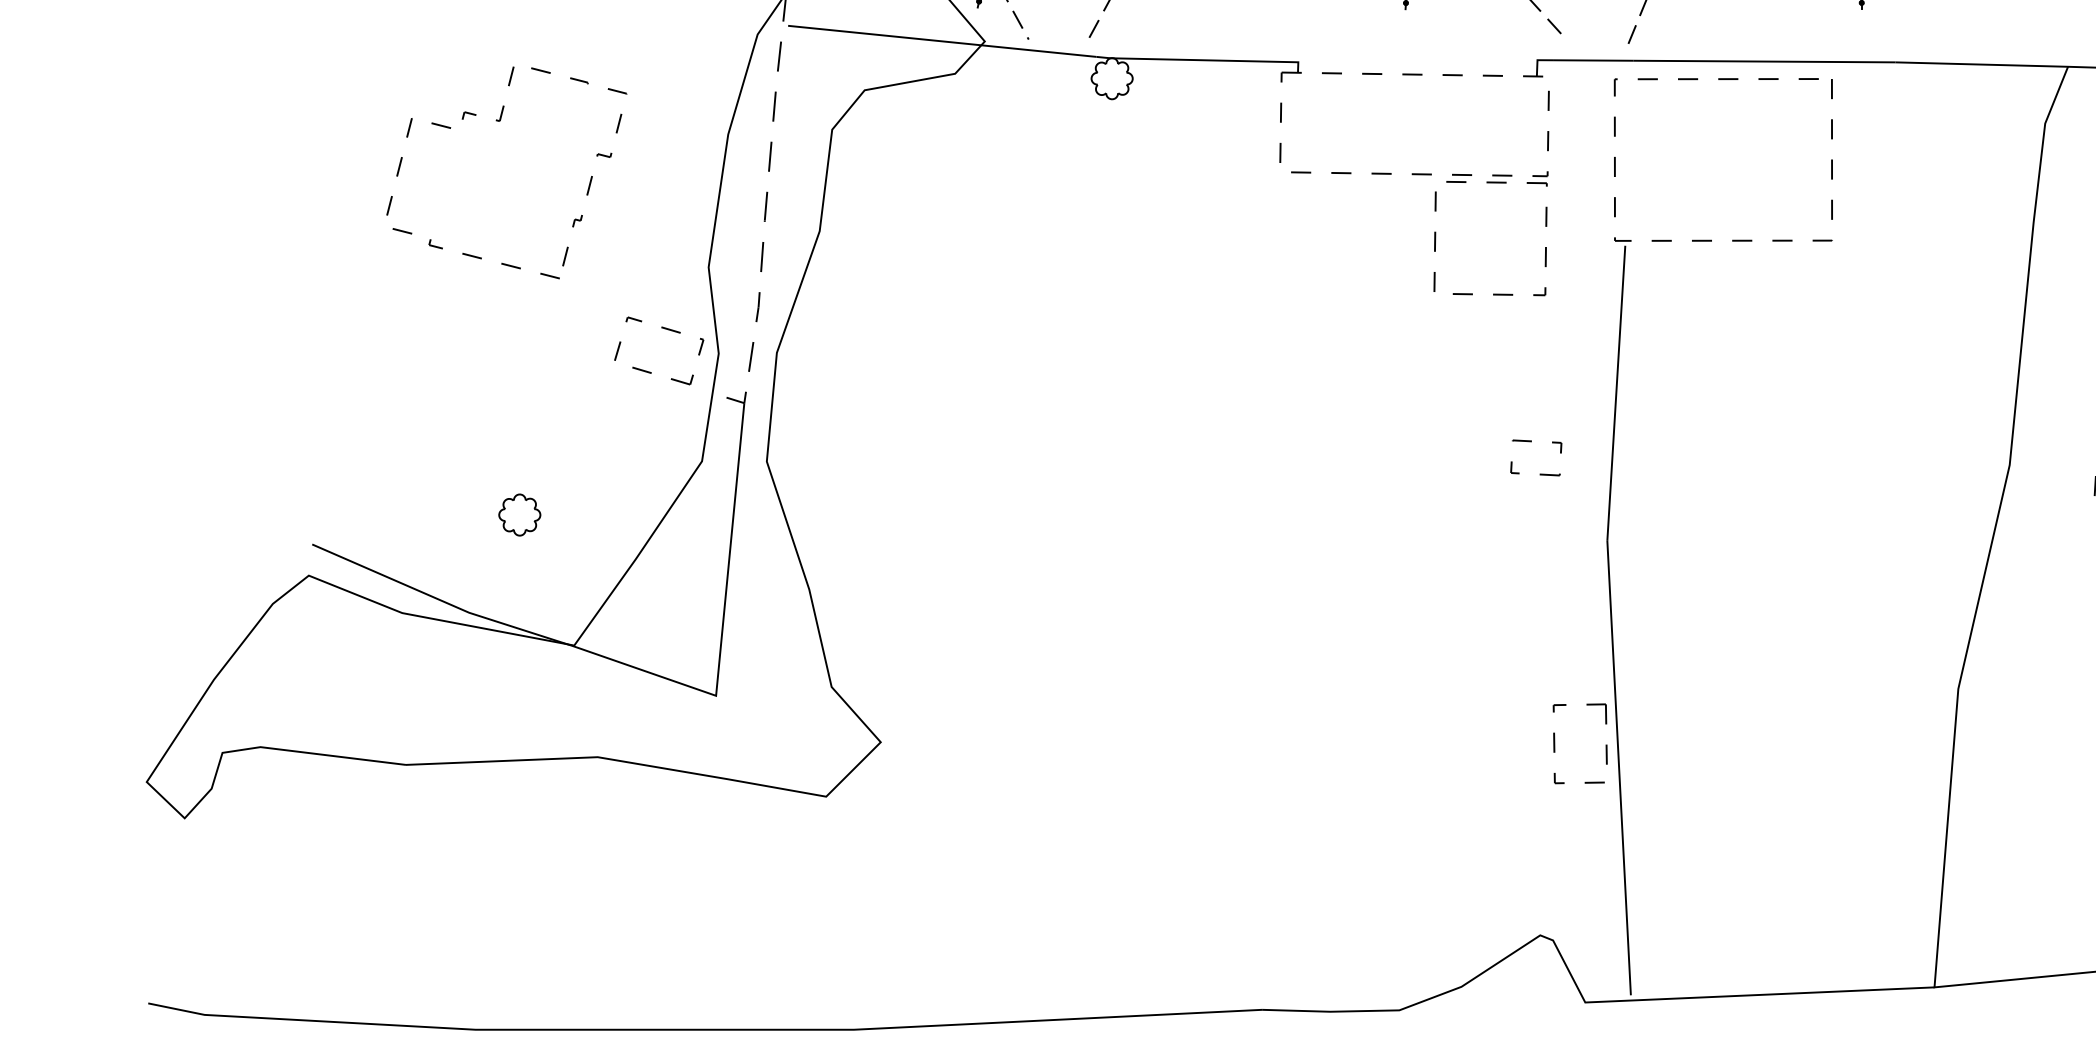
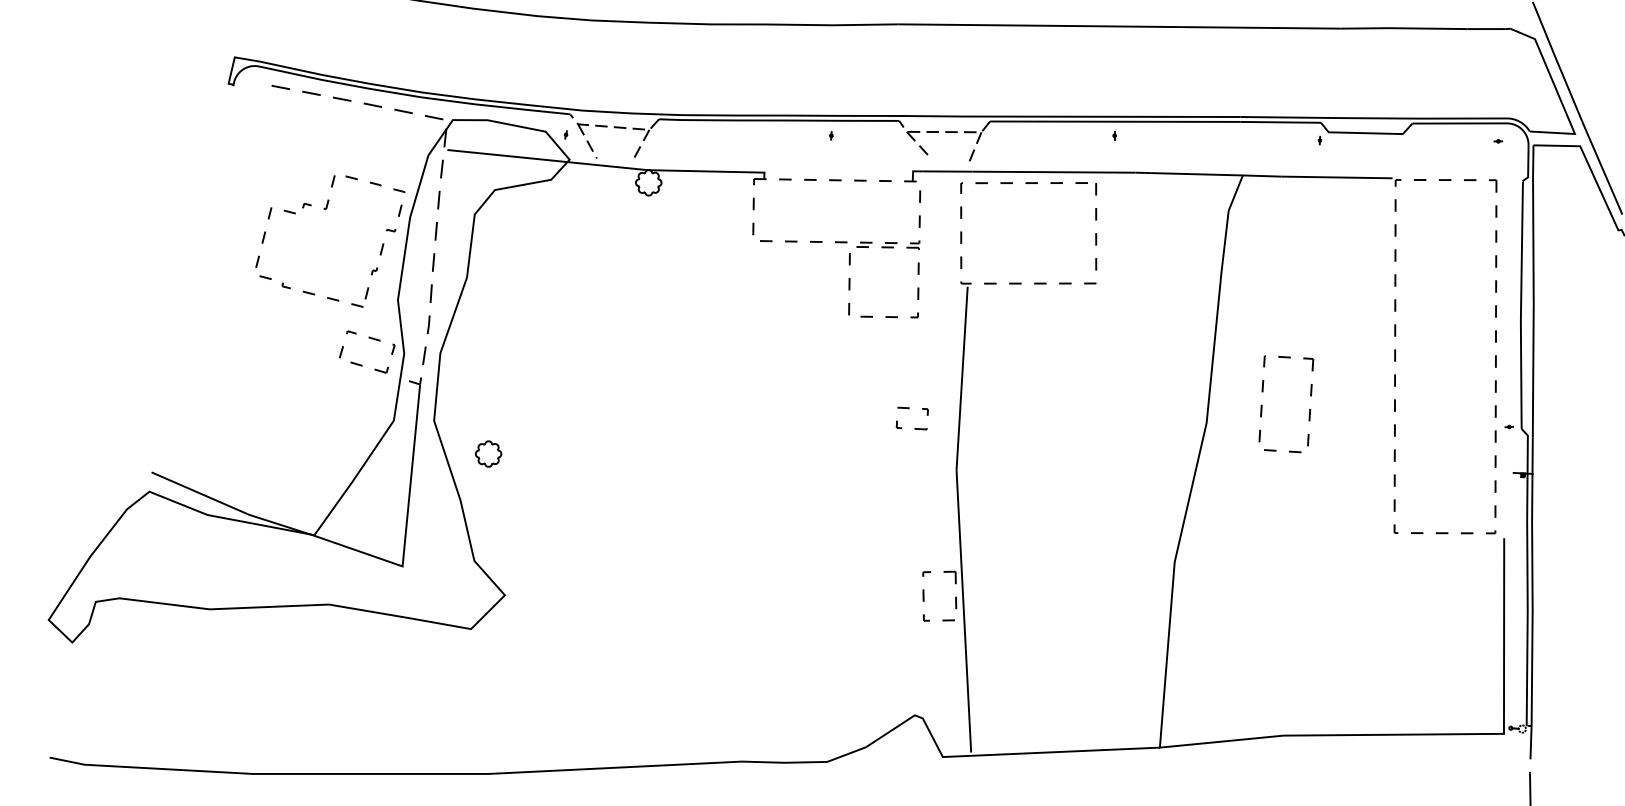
part: (500, 121) -> (326, 209), moved
part: (519, 514) -> (488, 453), moved

